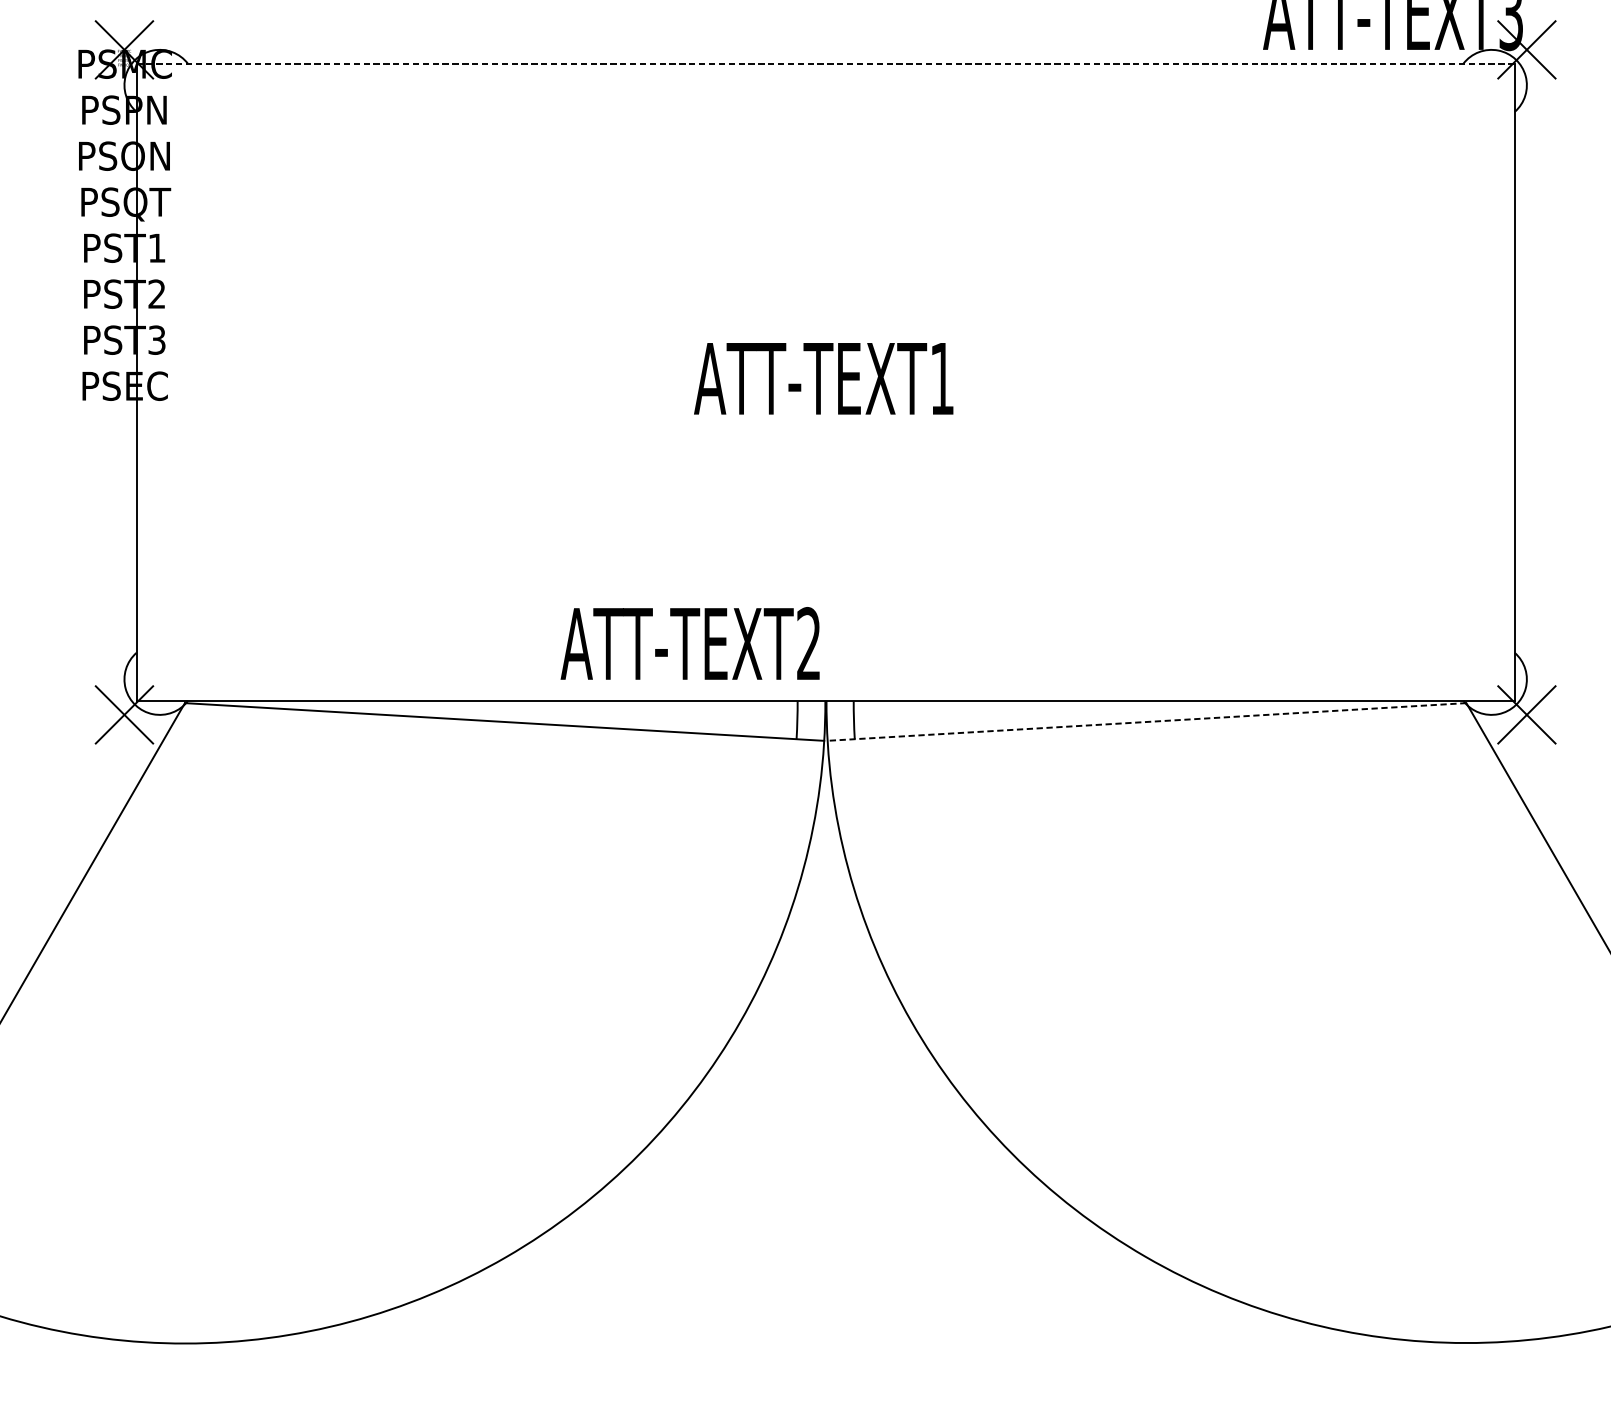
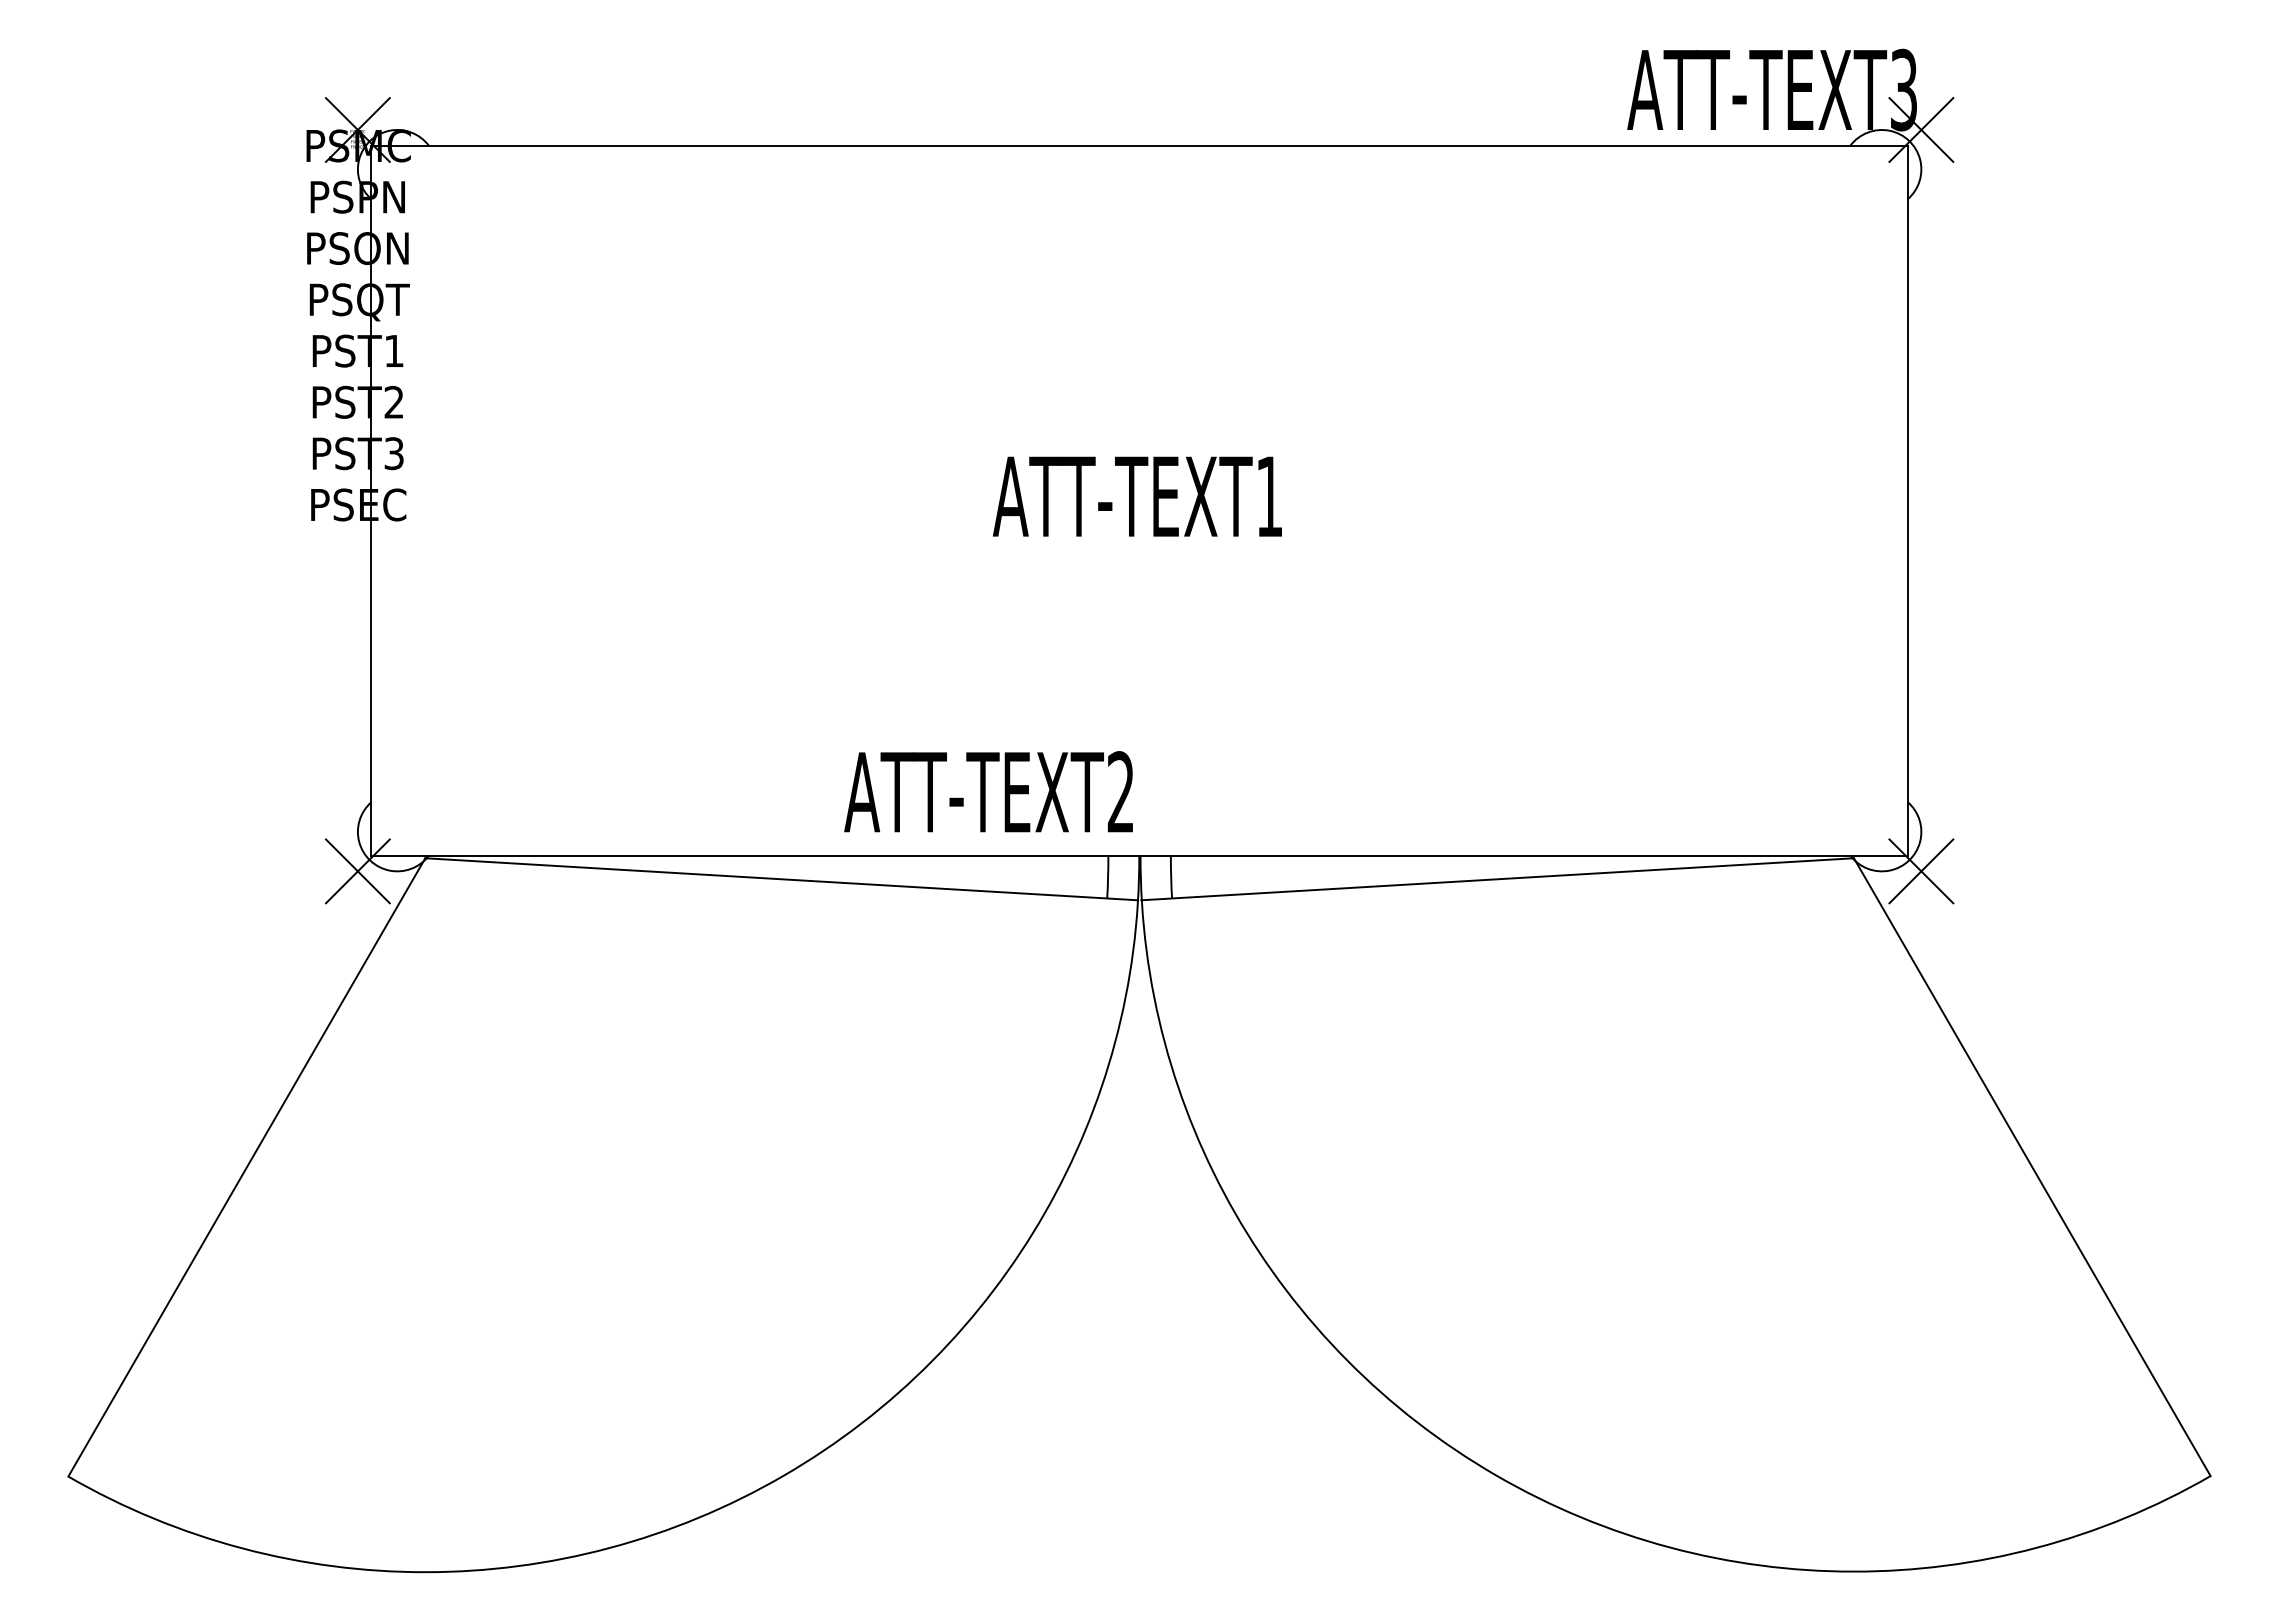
line: (826, 63) -> (1140, 145), dashed -> solid
line: (1146, 722) -> (1497, 879), dashed -> solid

